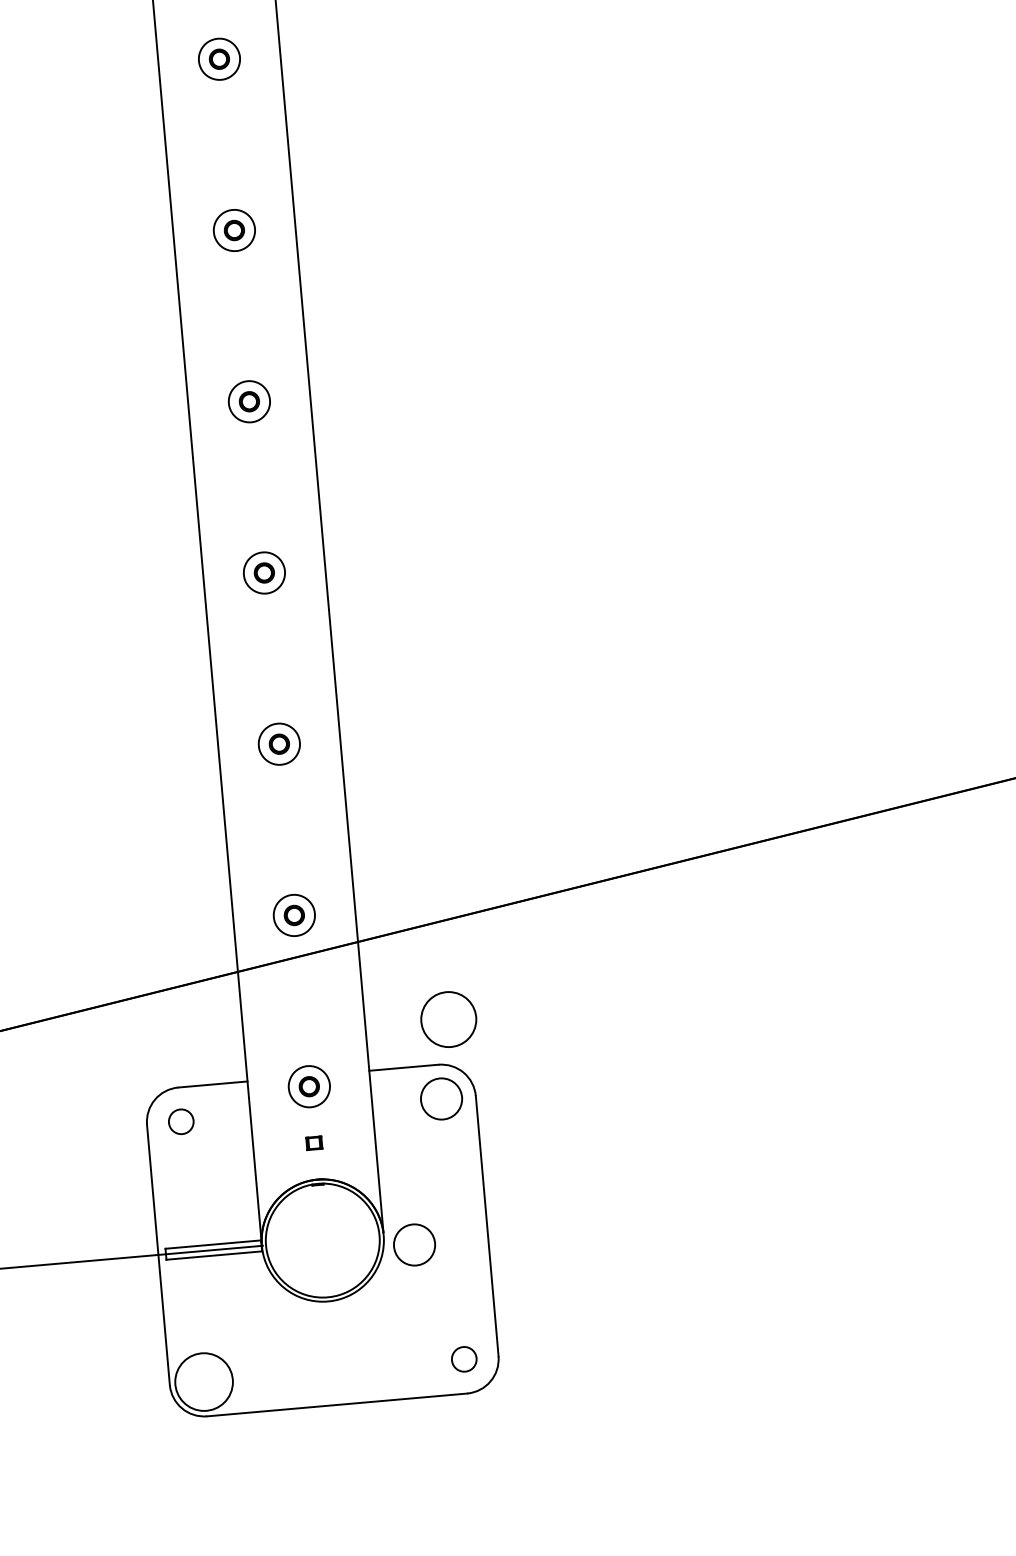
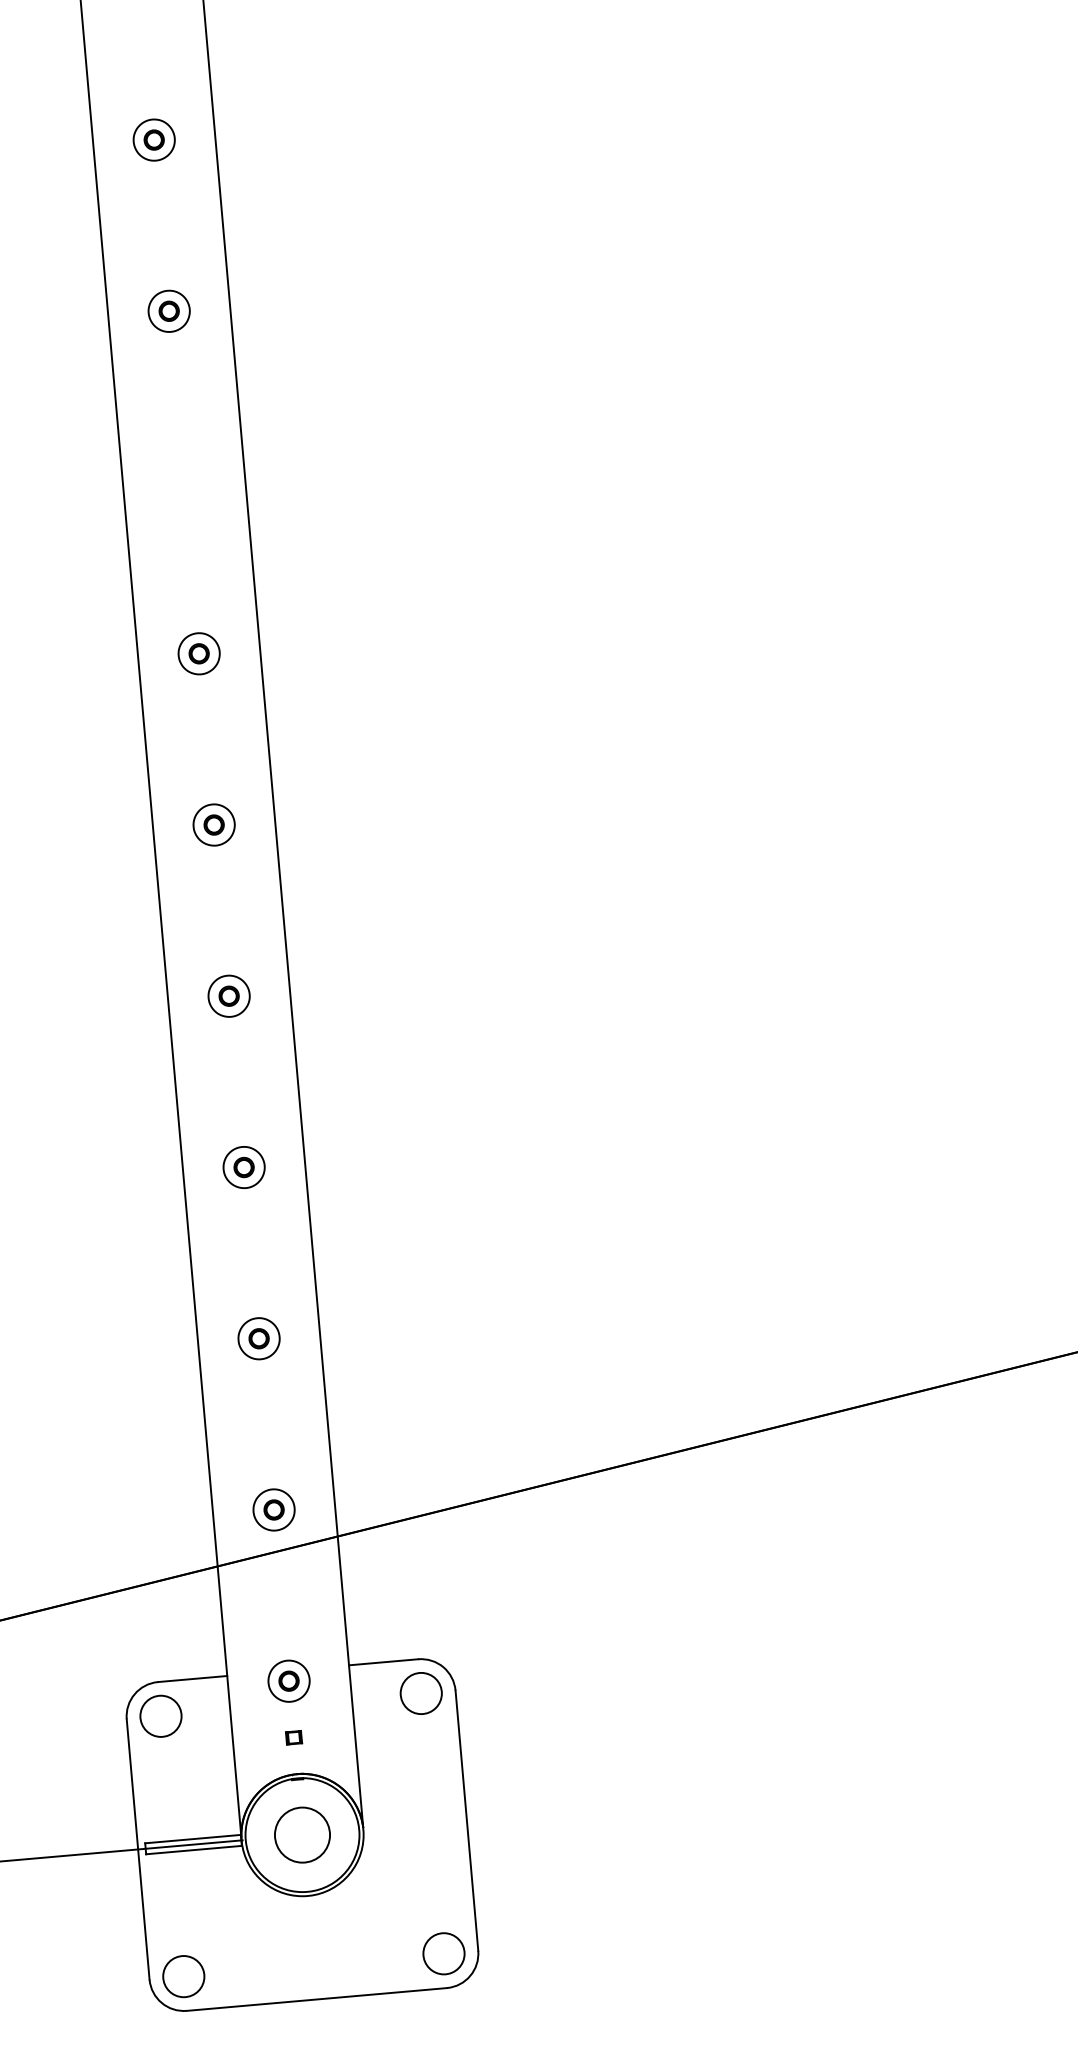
circle: (448, 1018) -> (302, 1834), moved
circle: (180, 1120) -> (160, 1715), size x1.67
circle: (413, 1244) -> (393, 1839), removed
circle: (463, 1358) -> (443, 1953), size x1.67
circle: (203, 1381) -> (183, 1976), size x0.71

